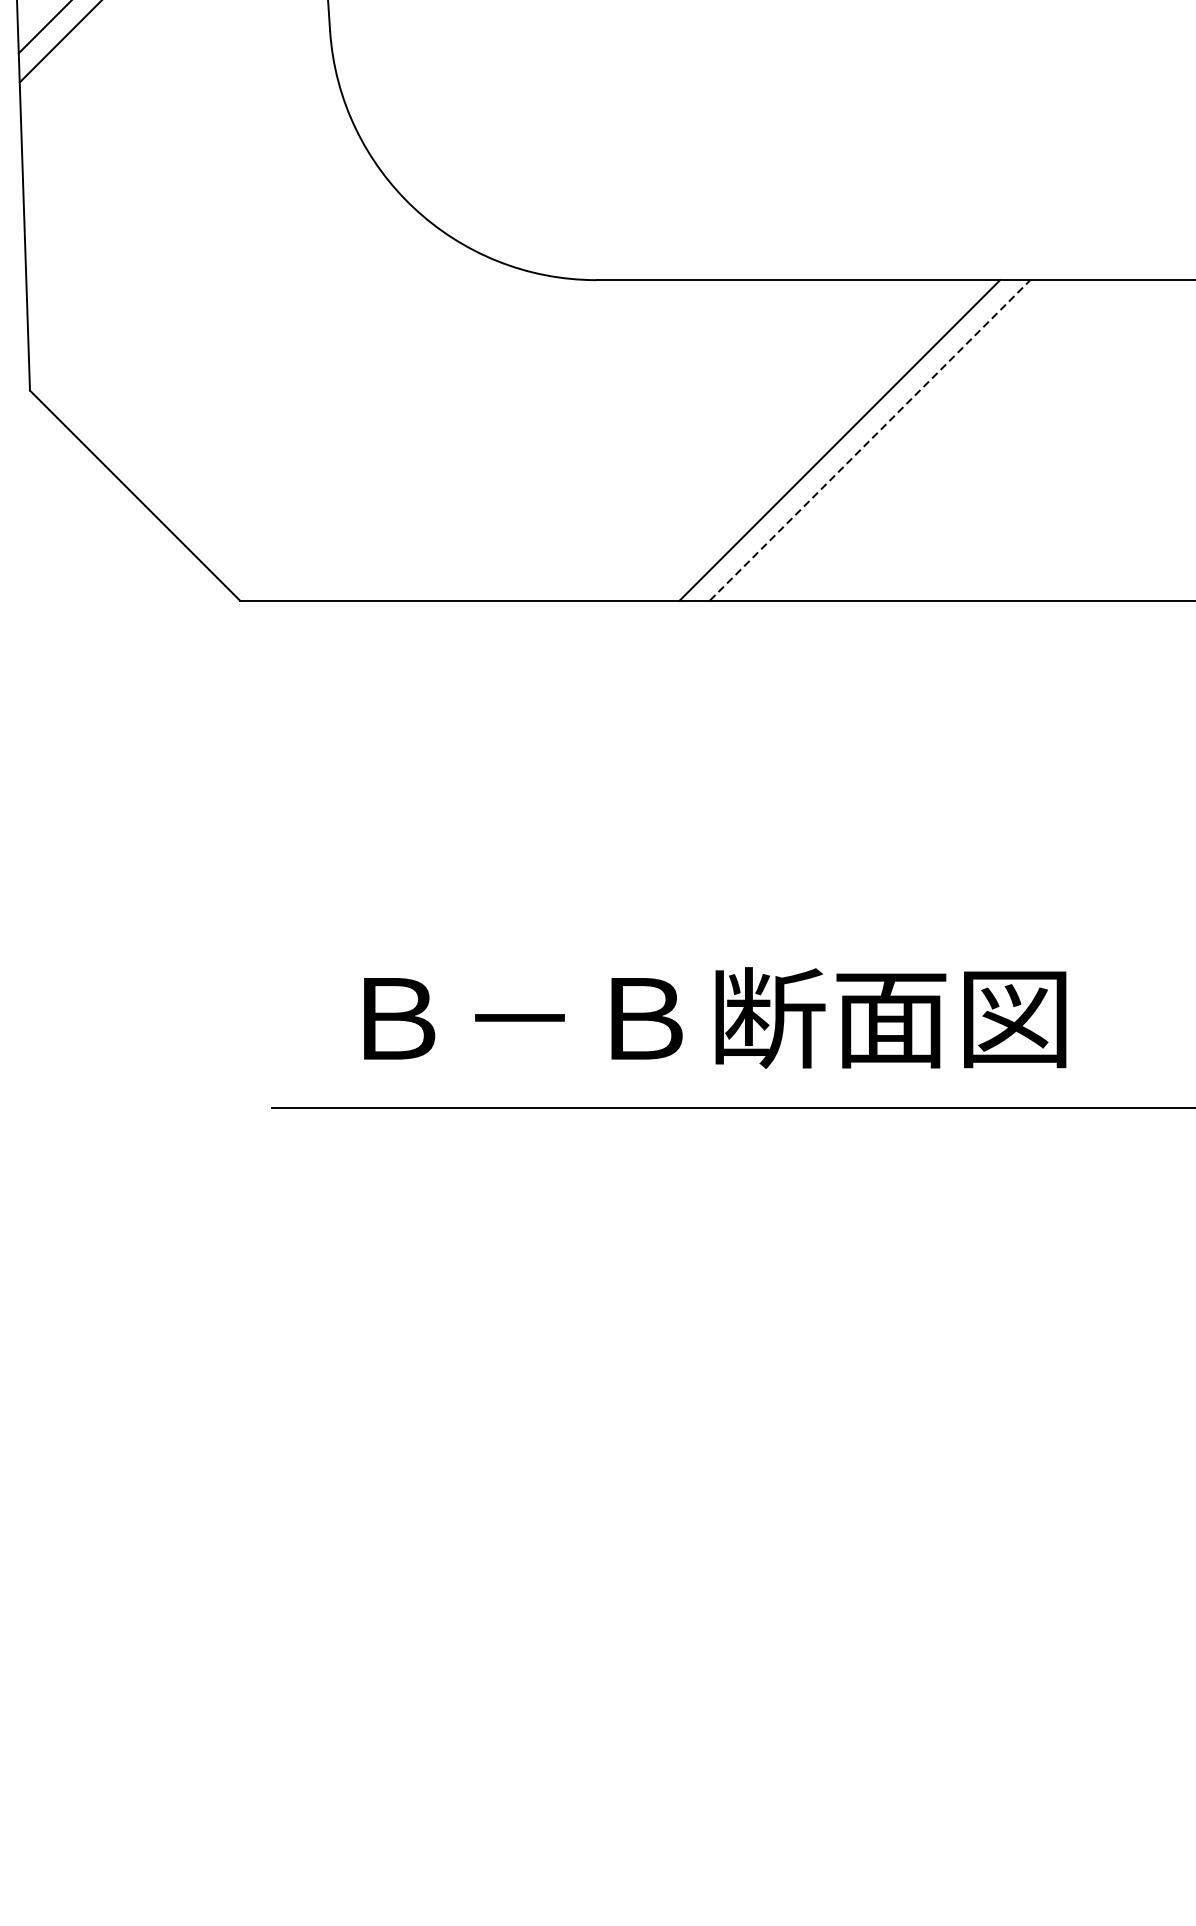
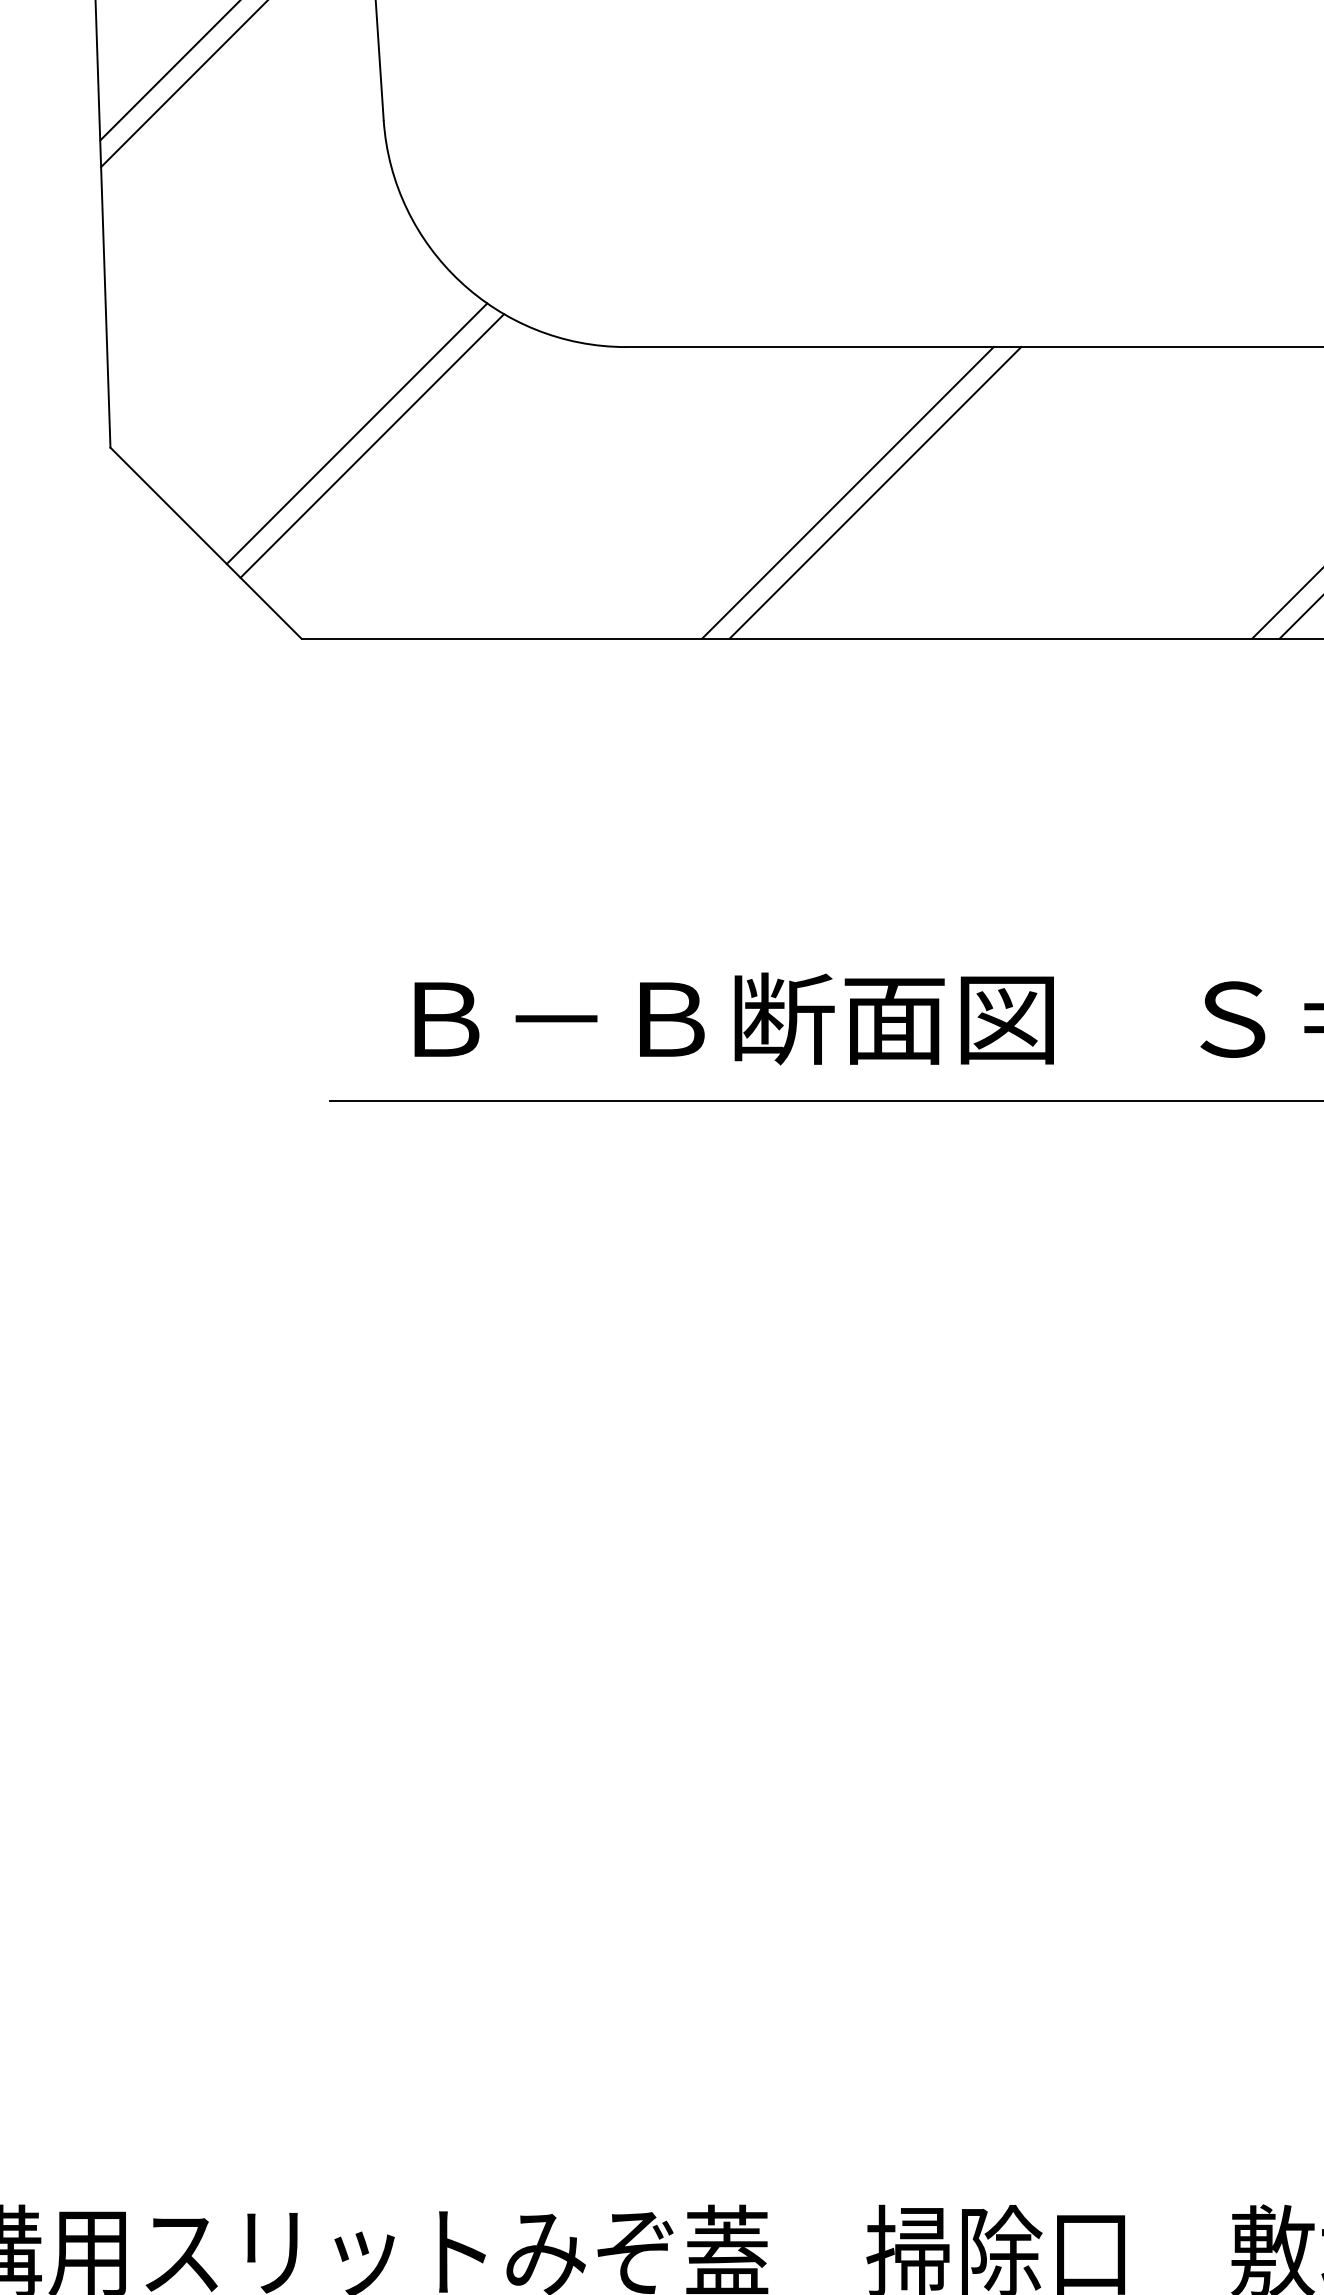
line: (300, 375) -> (356, 433), added
line: (317, 388) -> (372, 445), added
line: (870, 439) -> (875, 492), dashed -> solid

